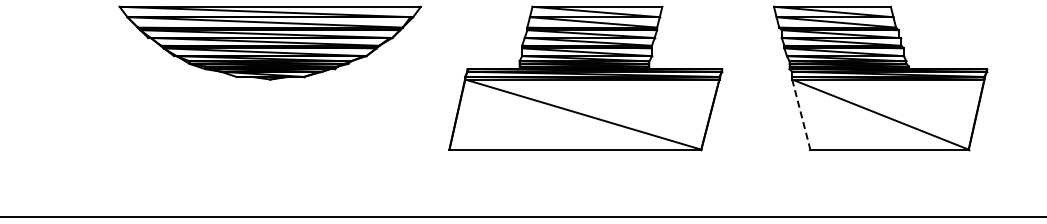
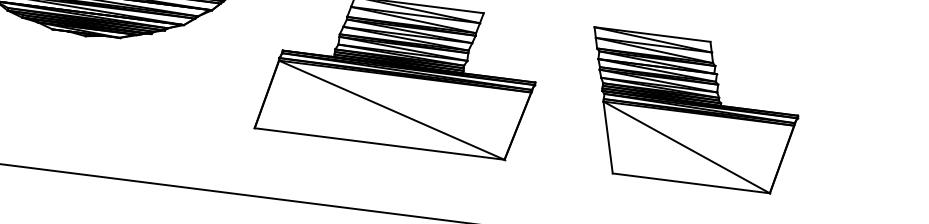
line: (801, 115) -> (608, 138), dashed -> solid

